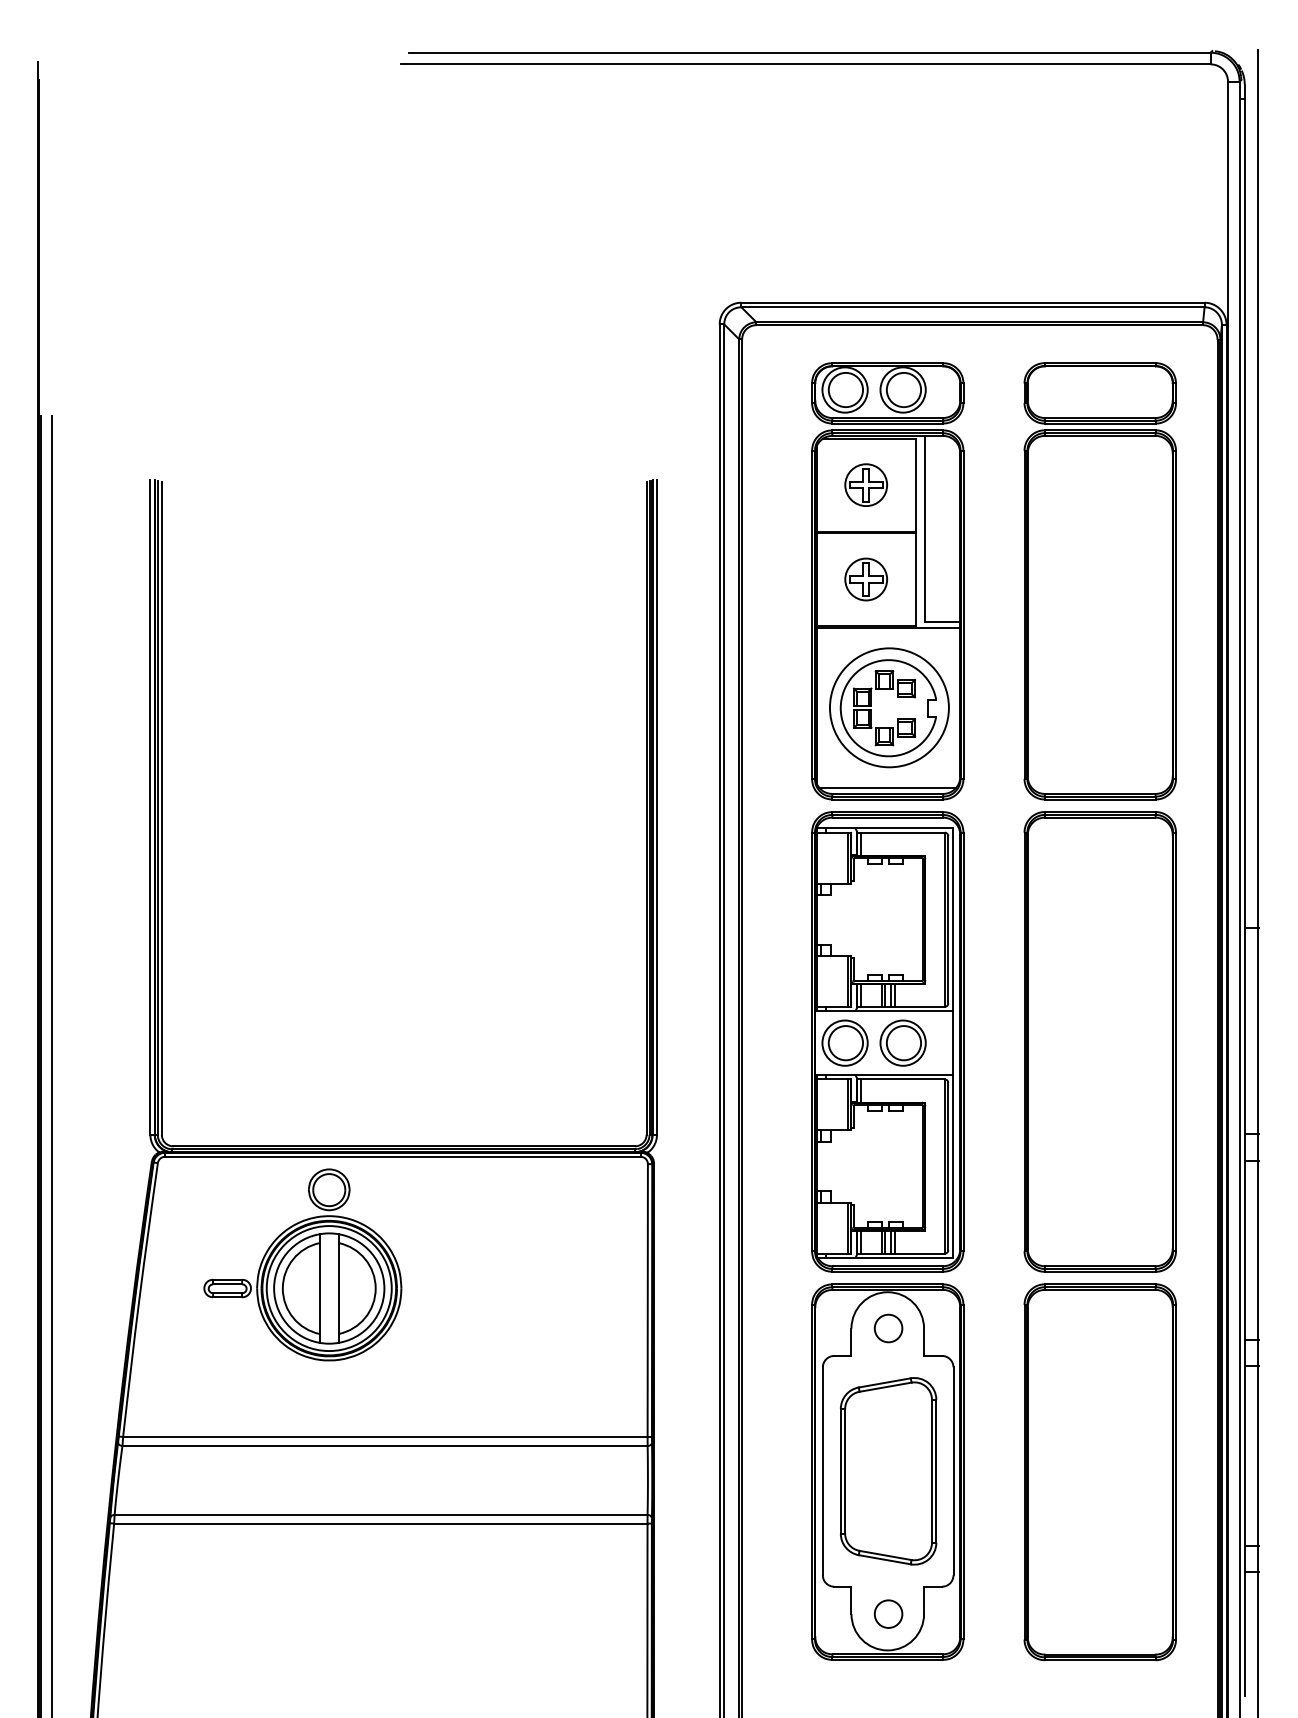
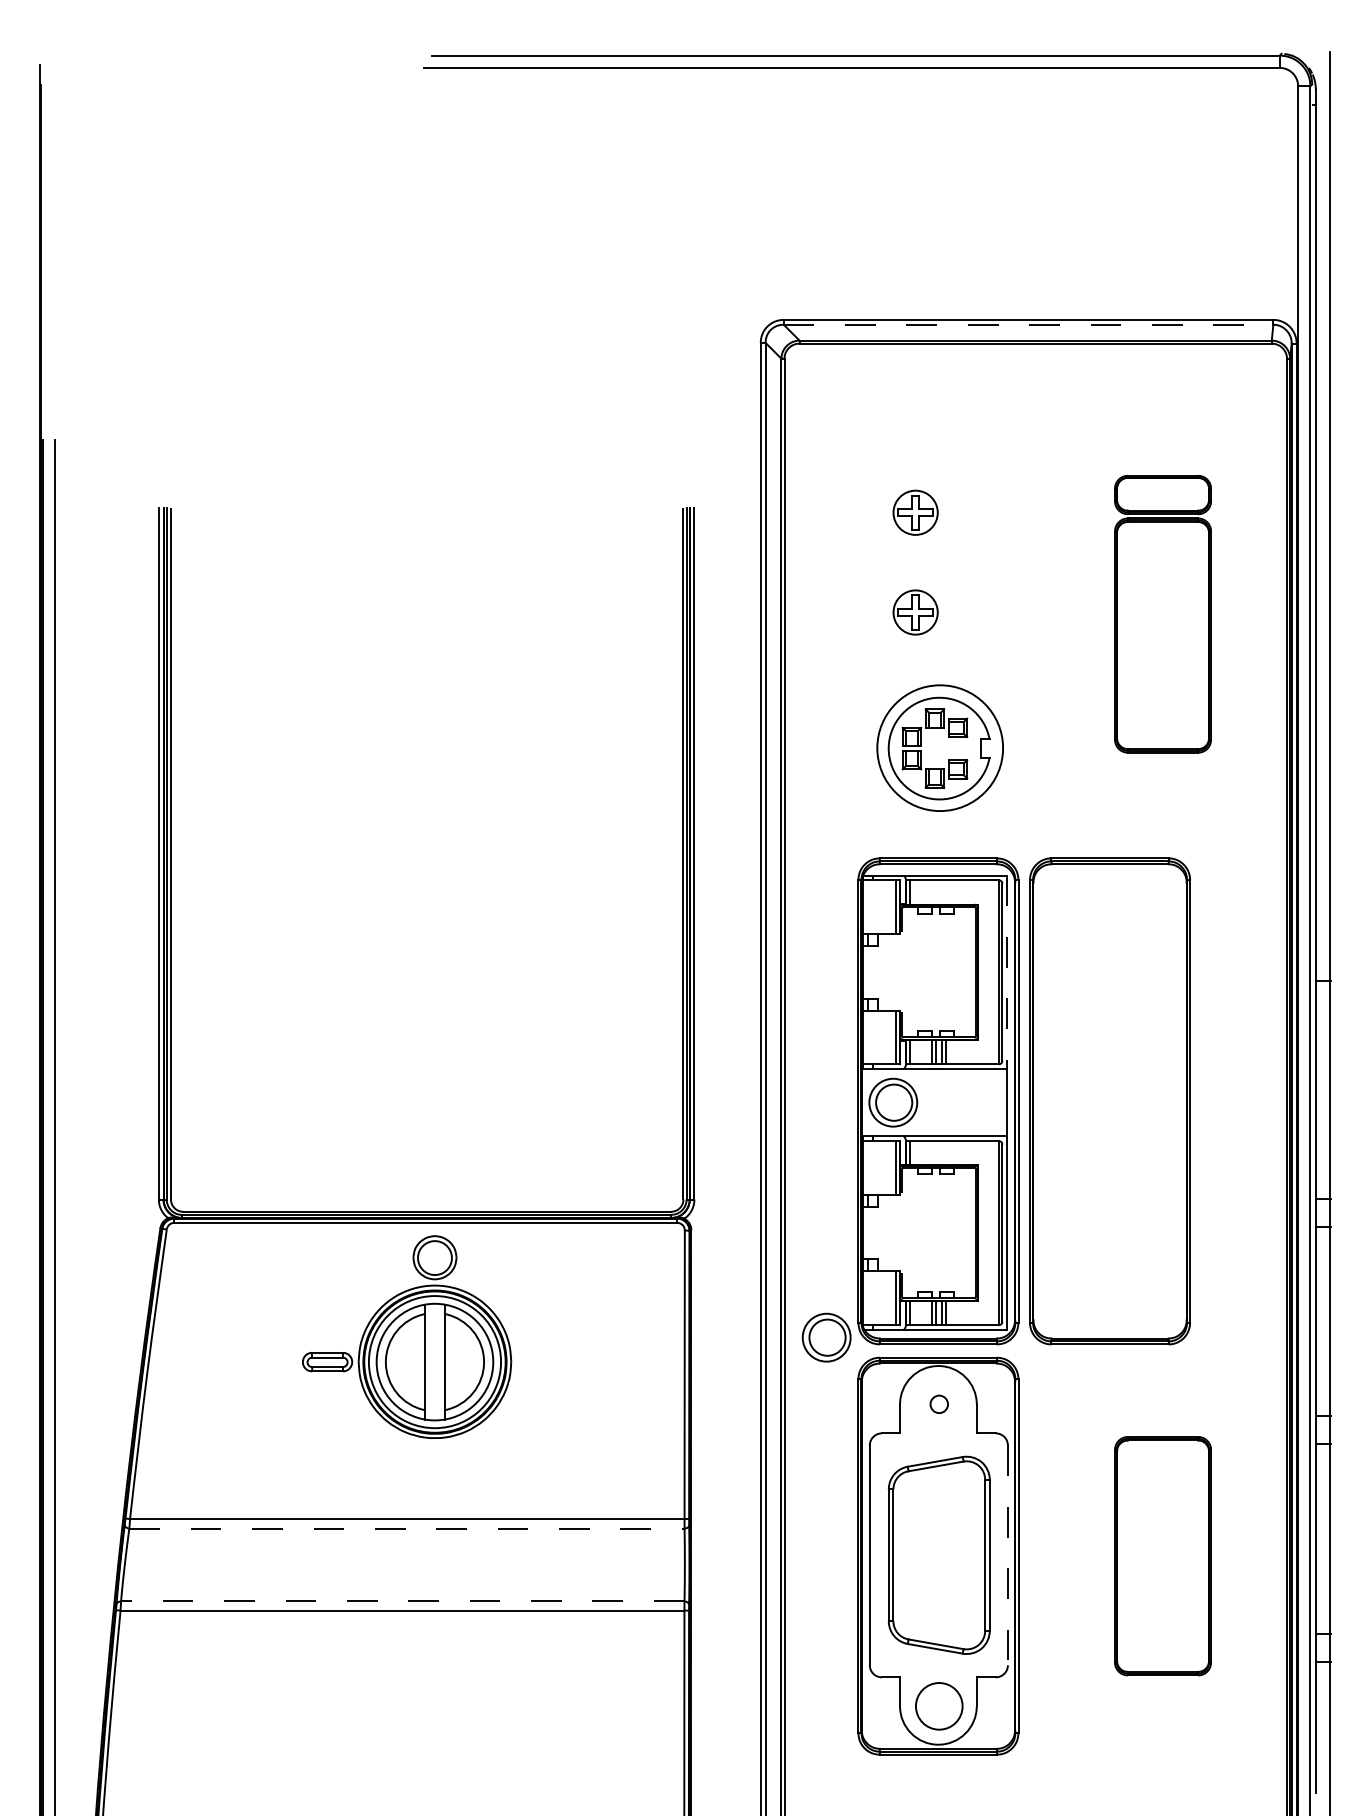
line: (972, 307) -> (1028, 324), solid -> dashed
part: (1099, 580) -> (1162, 613), size x0.6
part: (887, 581) -> (938, 614), removed
line: (953, 920) -> (1007, 972), solid -> dashed
part: (902, 1042) -> (826, 1337), moved
part: (1099, 1042) -> (1109, 1101), moved
part: (303, 1264) -> (407, 1336), moved
circle: (887, 1327) -> (938, 1403), size x0.6
line: (384, 1445) -> (406, 1528), solid -> dashed
line: (953, 1471) -> (1007, 1555), solid -> dashed
part: (1099, 1471) -> (1162, 1555), size x0.6
line: (380, 1514) -> (402, 1601), solid -> dashed
circle: (887, 1613) -> (938, 1705), size x1.6

